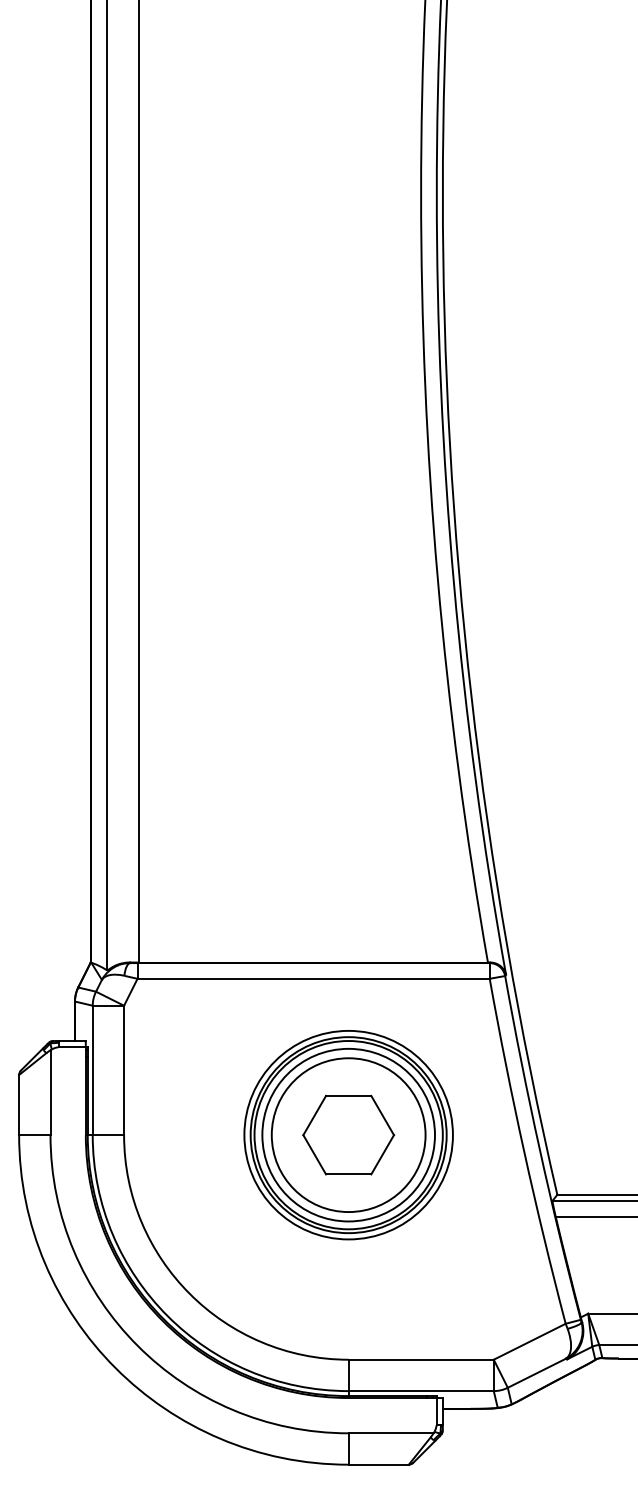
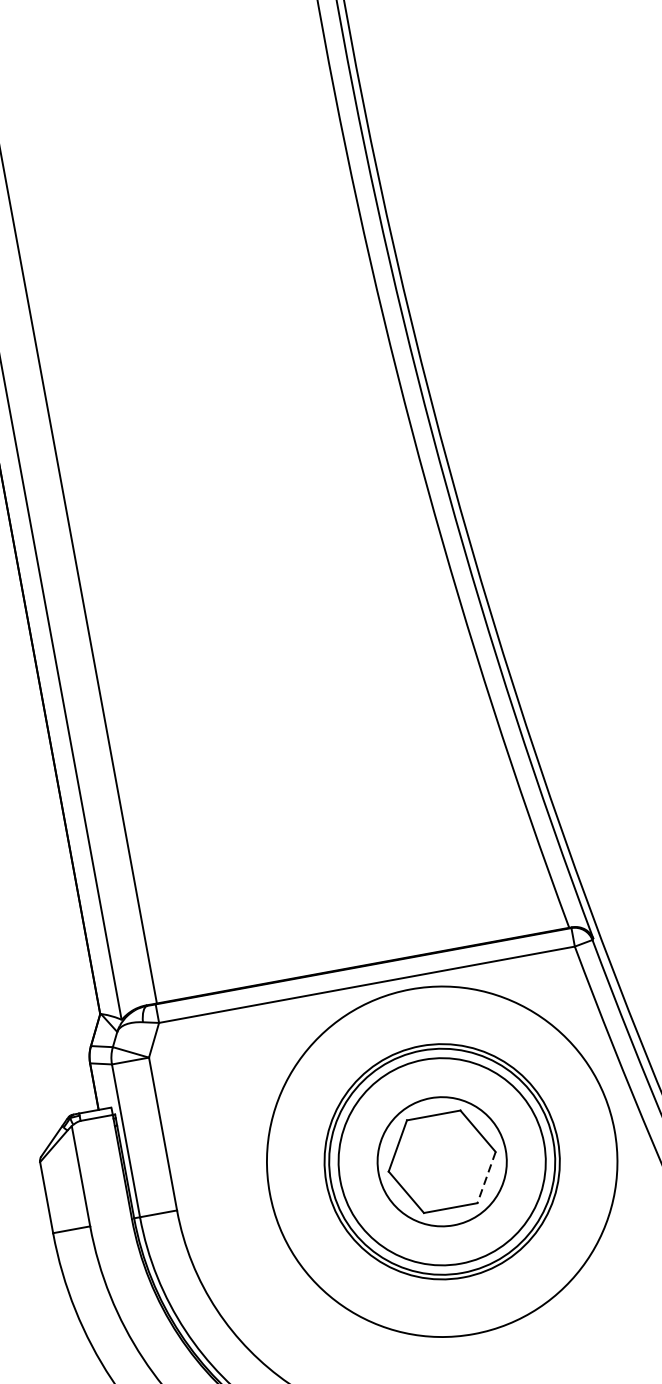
circle: (348, 1134) -> (441, 1161), size x1.4
circle: (348, 1135) -> (442, 1162), size x0.7
line: (382, 1154) -> (486, 1177), solid -> dashed

